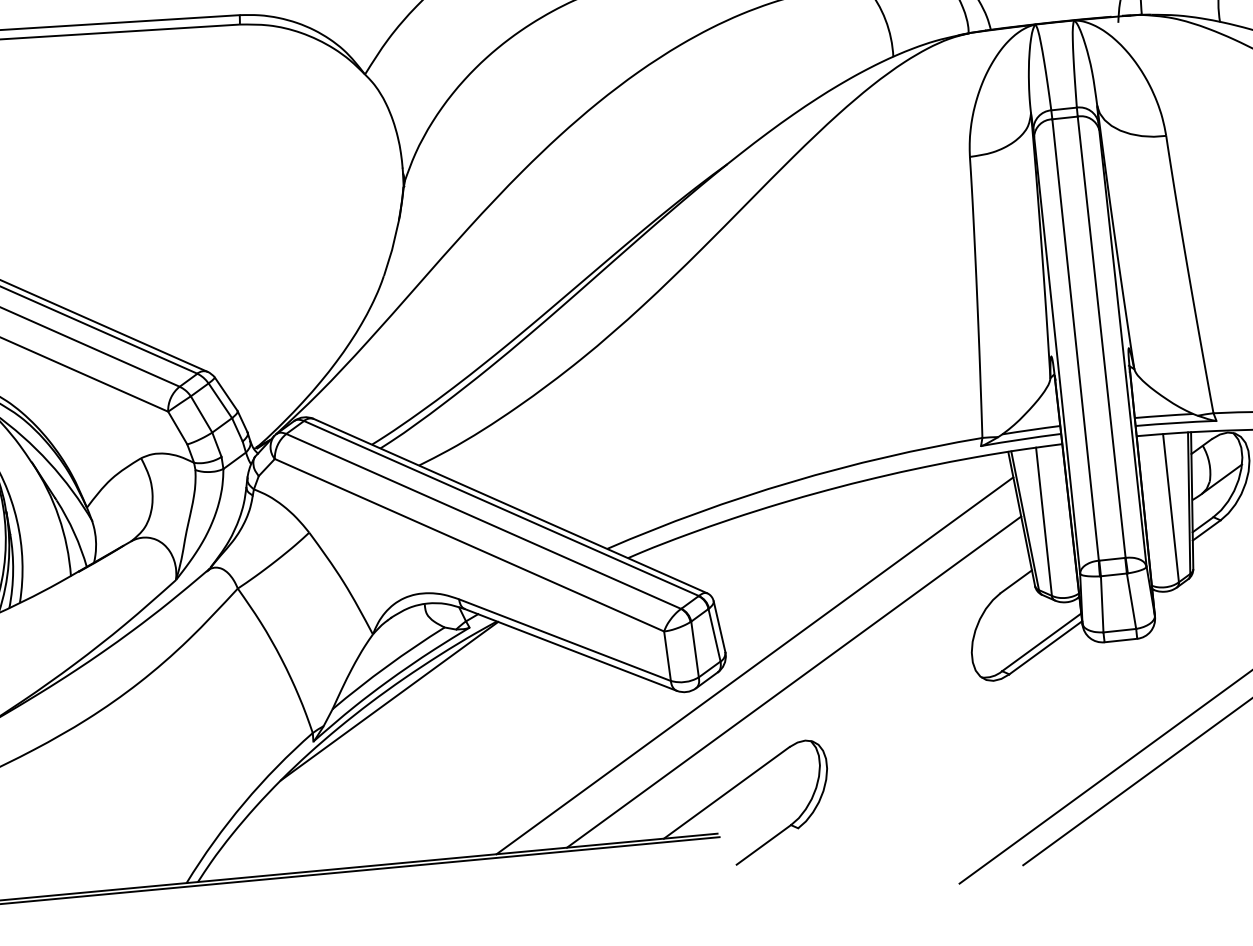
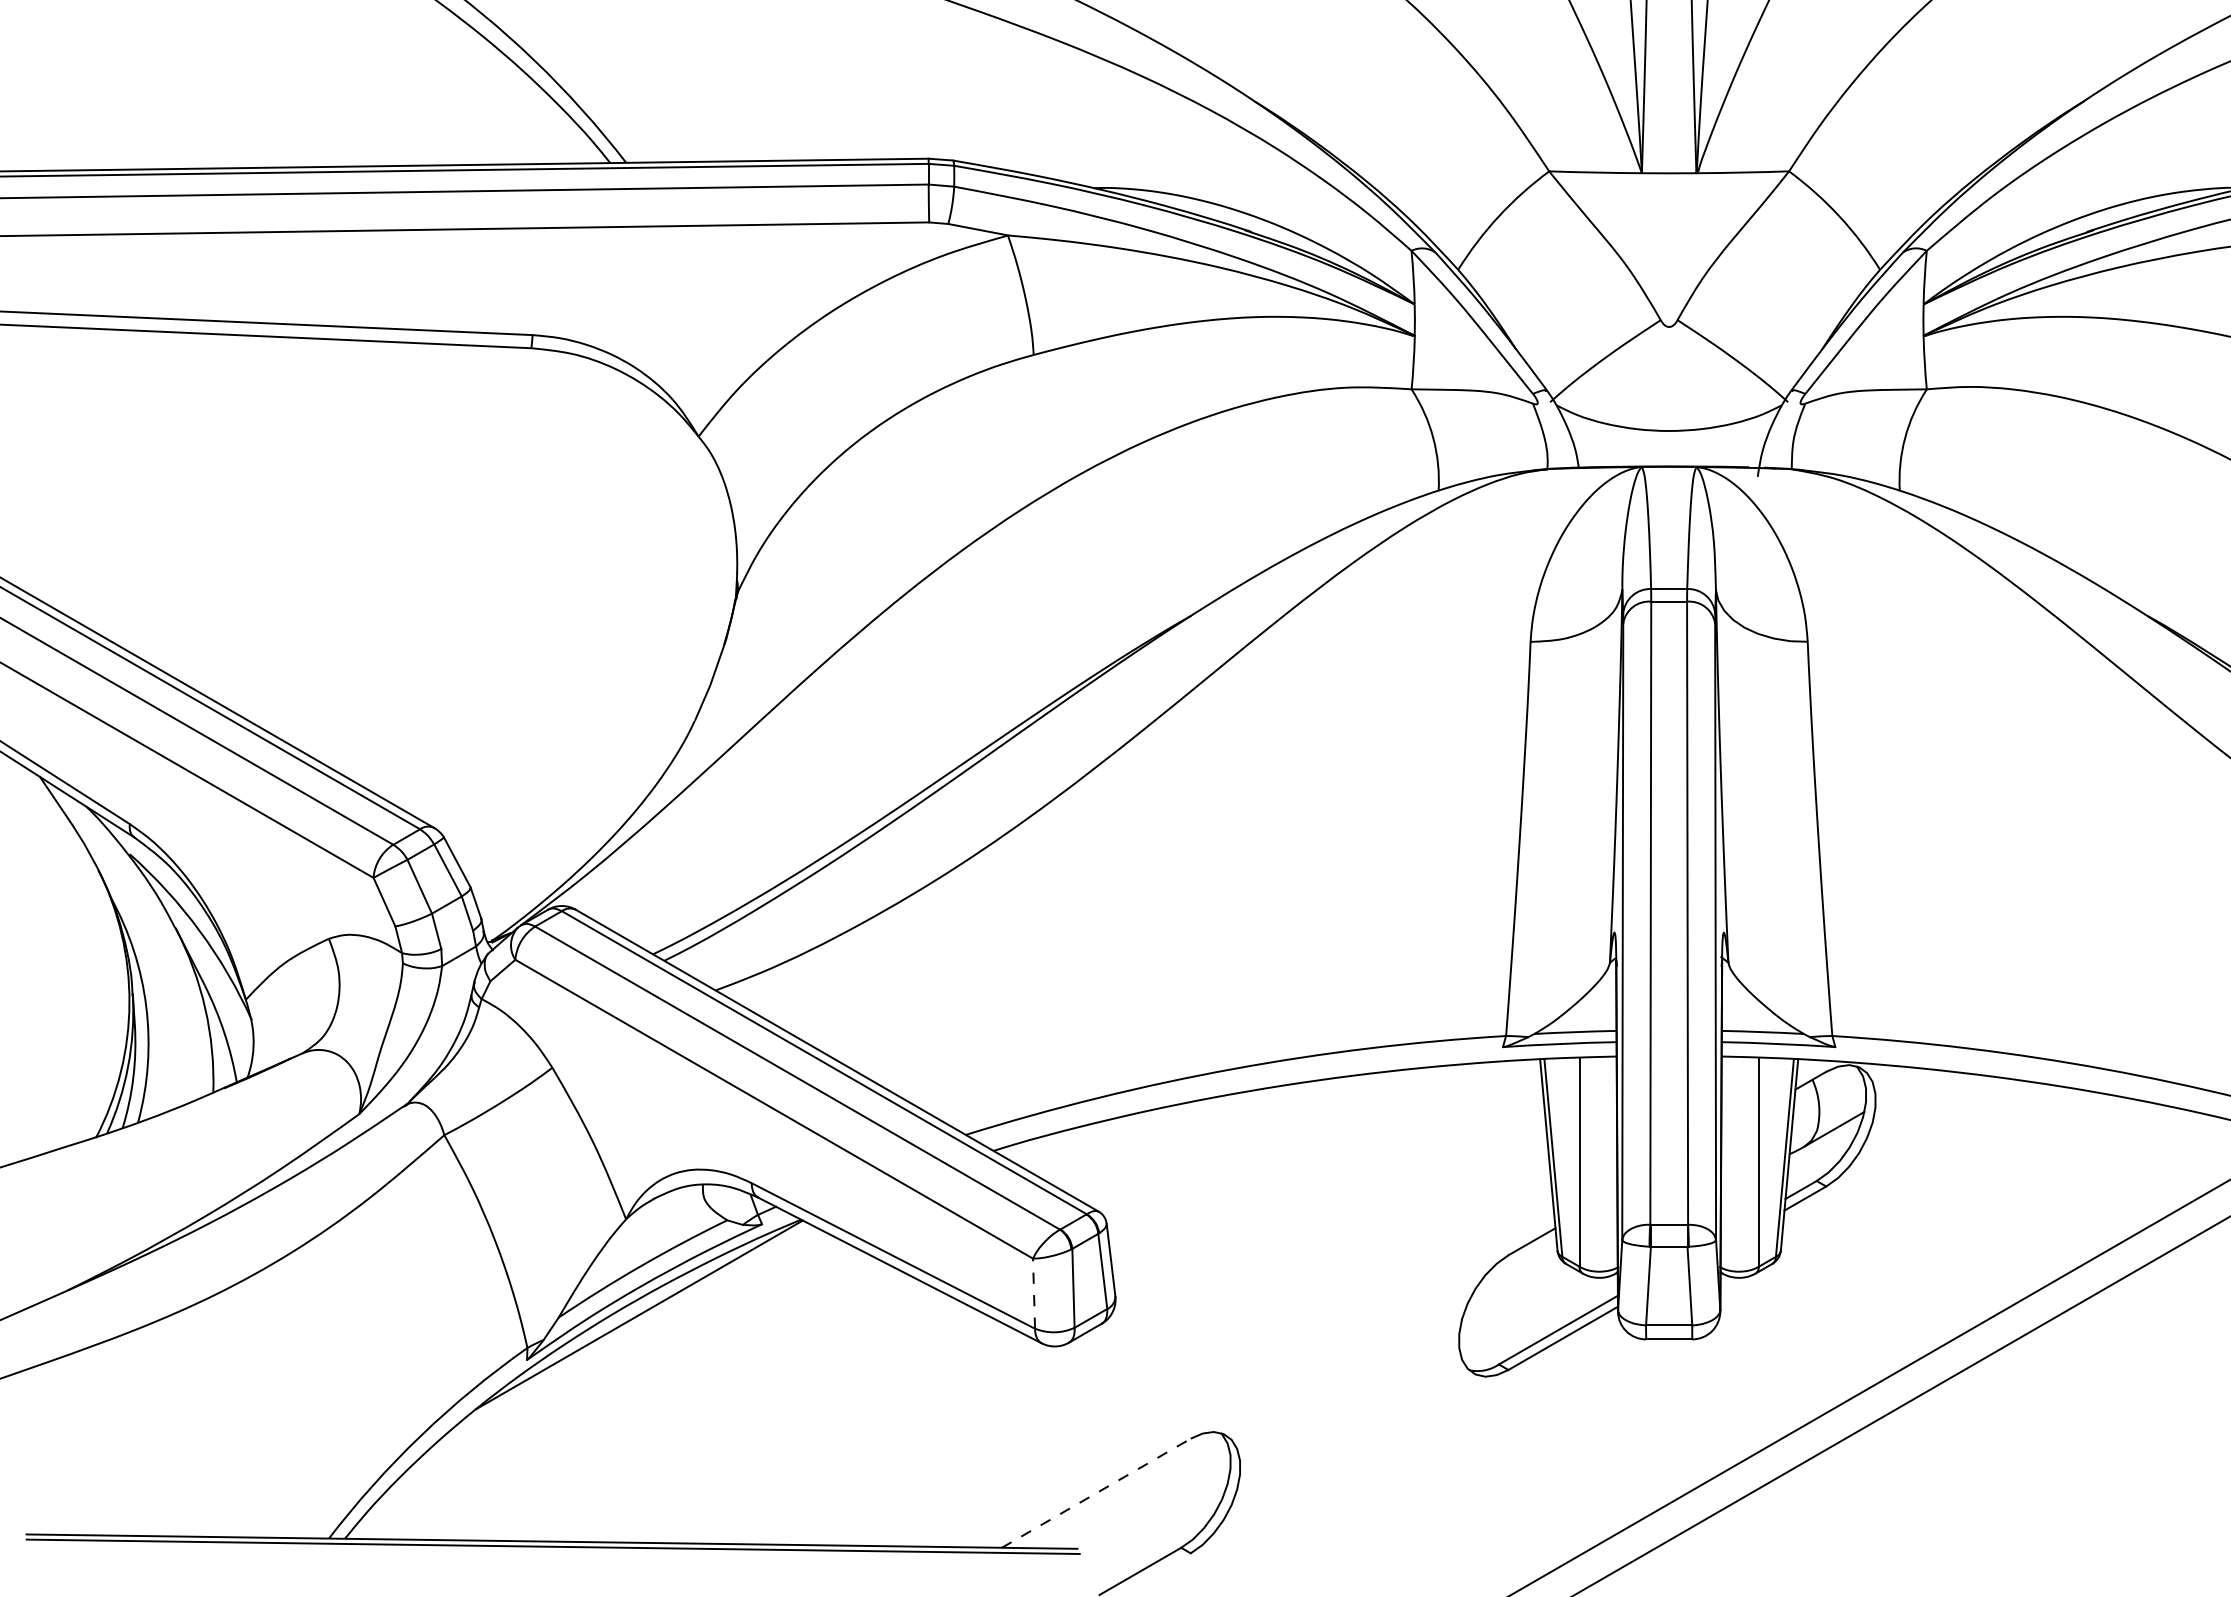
line: (667, 656) -> (1034, 1293), solid -> dashed
line: (754, 665) -> (1154, 1319), removed
line: (793, 682) -> (1206, 1348), removed
line: (726, 793) -> (1096, 1493), solid -> dashed

